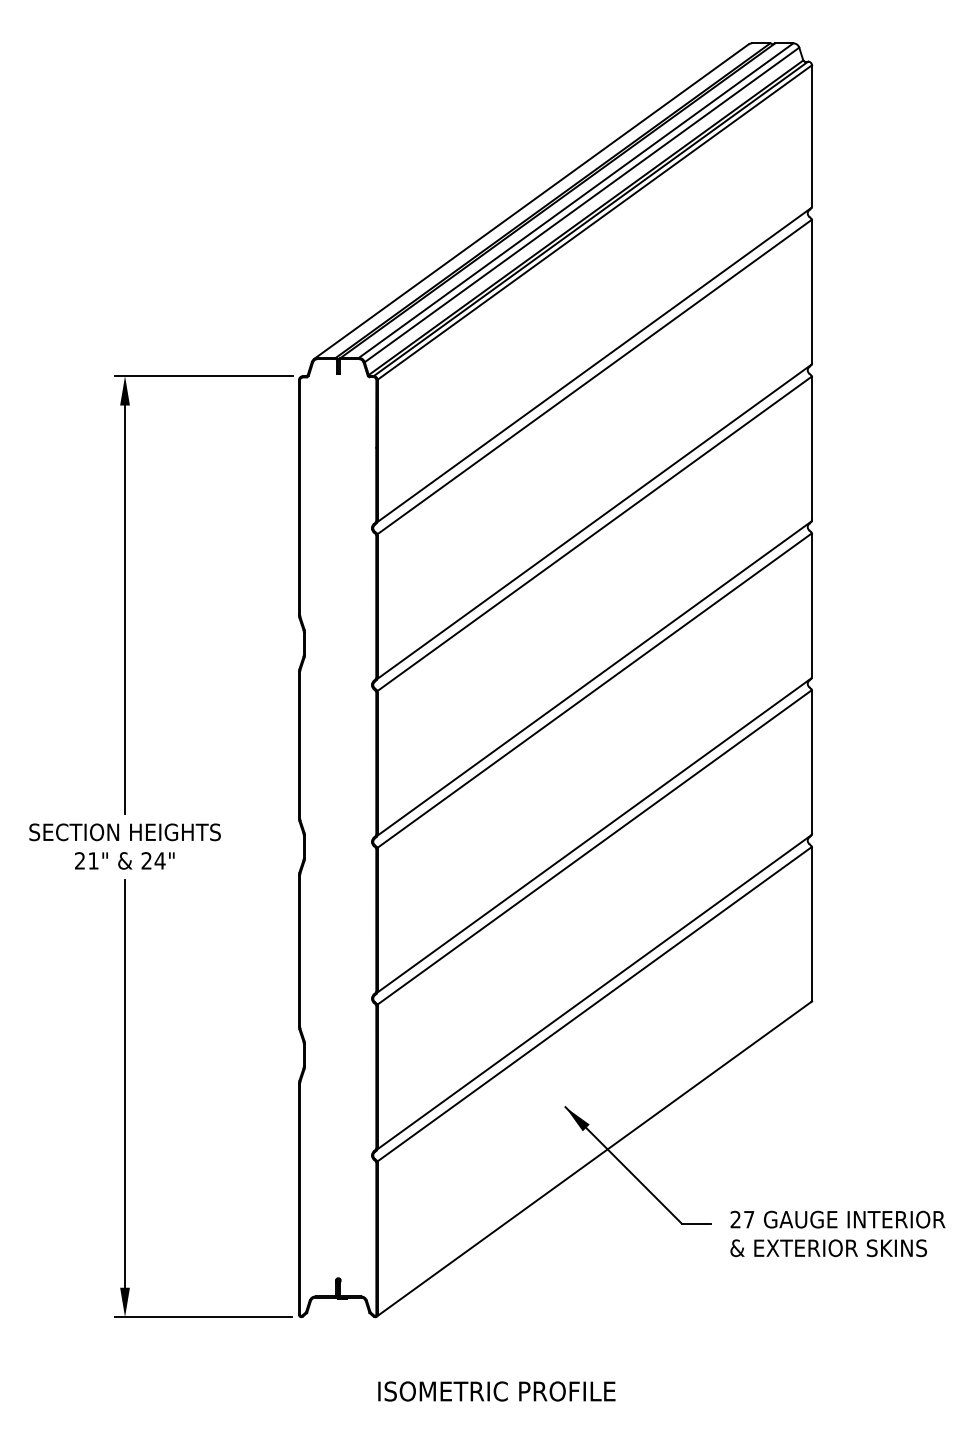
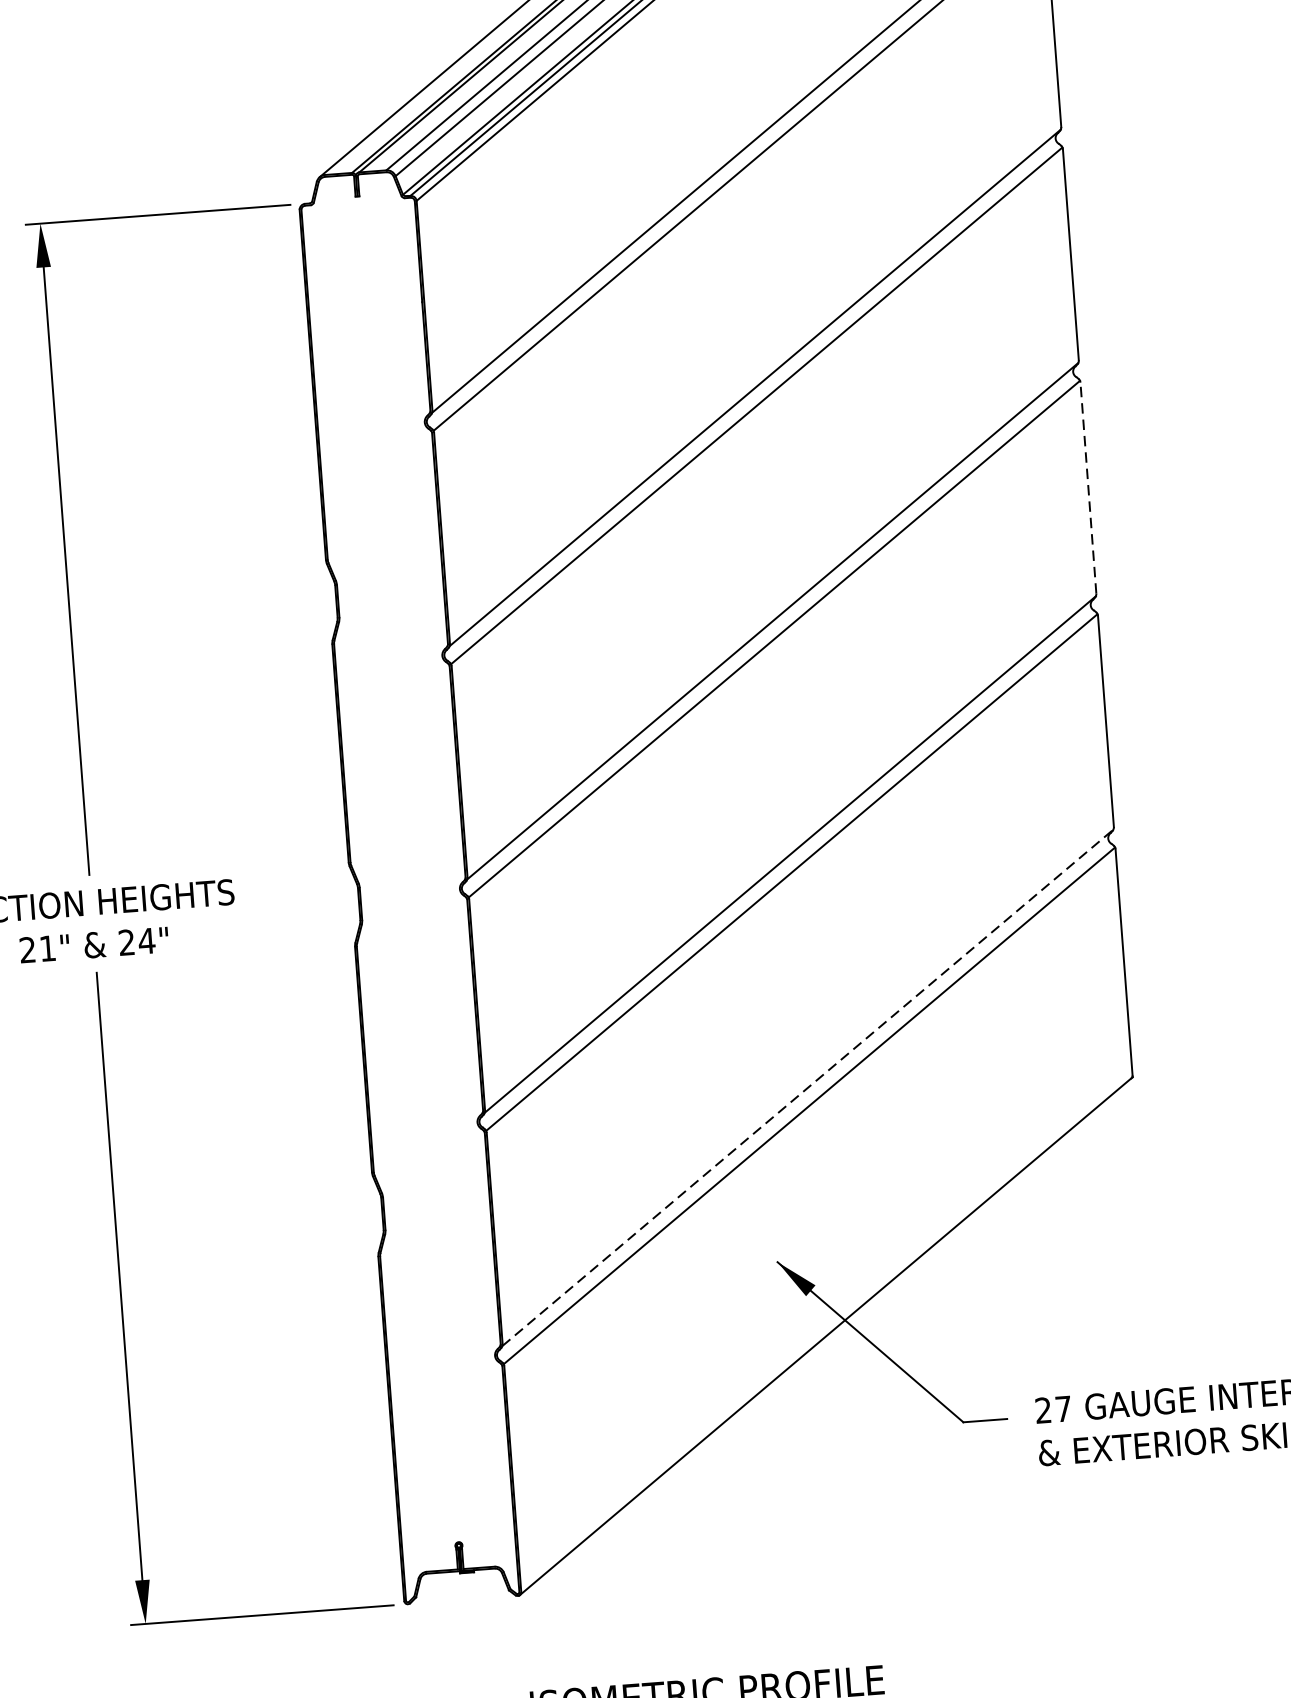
line: (812, 605) -> (1089, 488), solid -> dashed
line: (594, 991) -> (807, 1086), solid -> dashed

